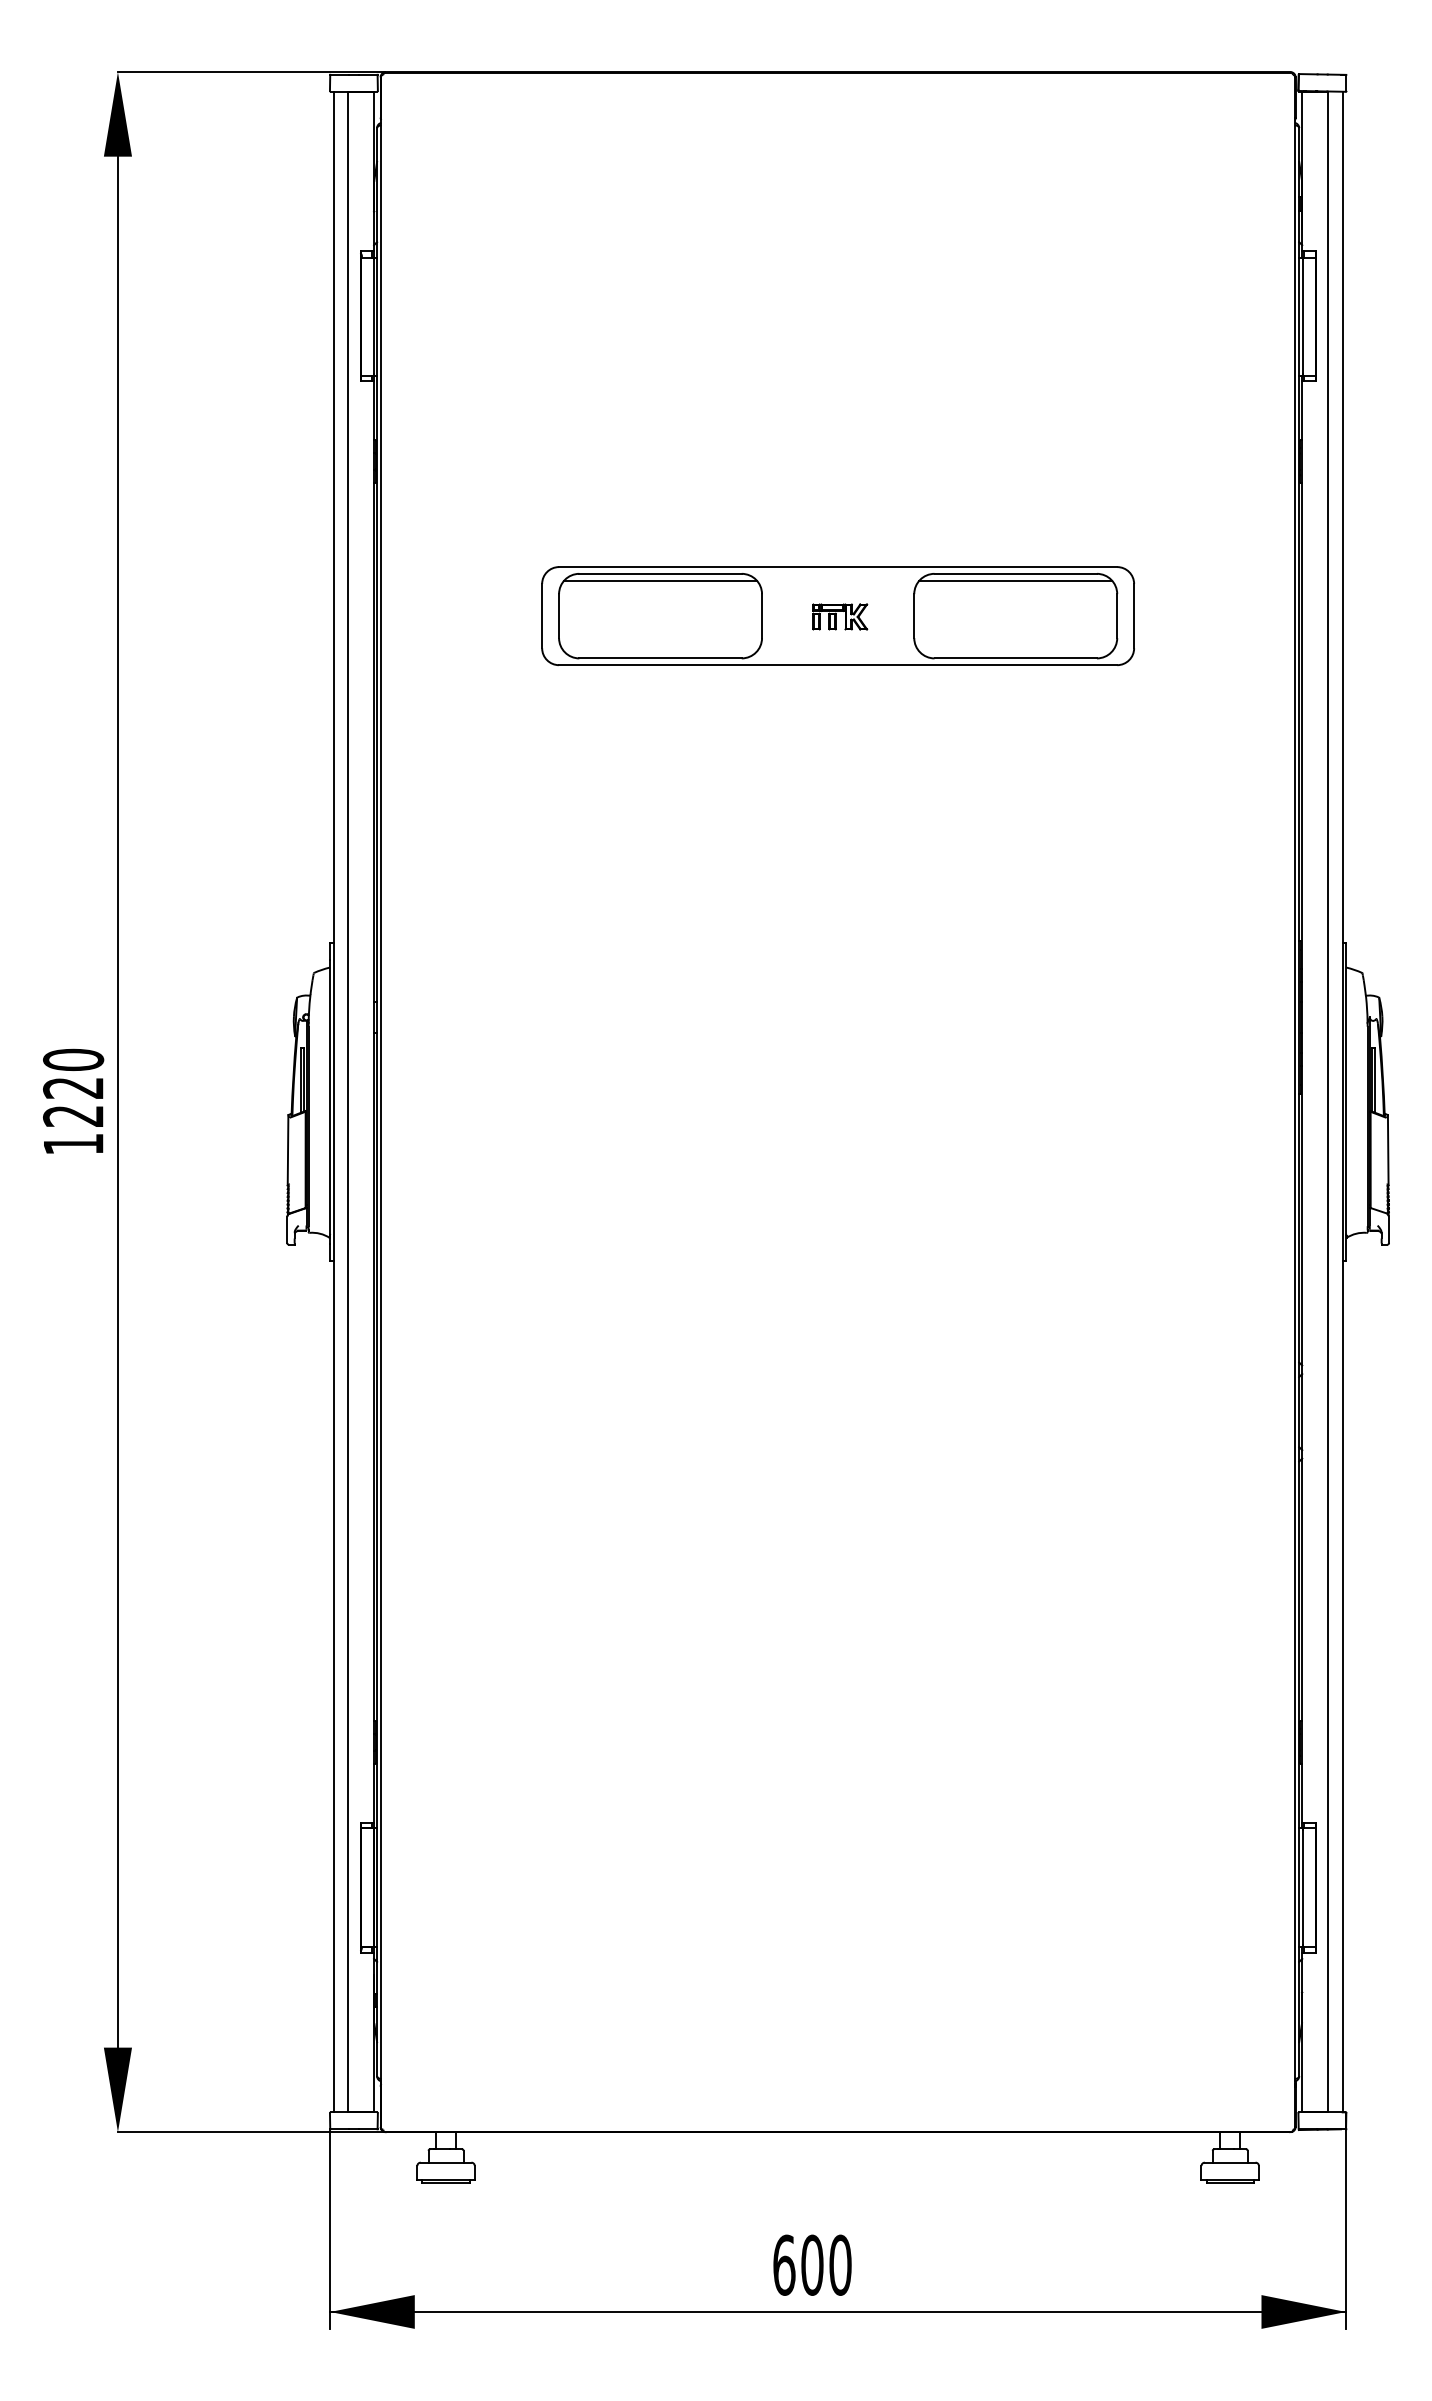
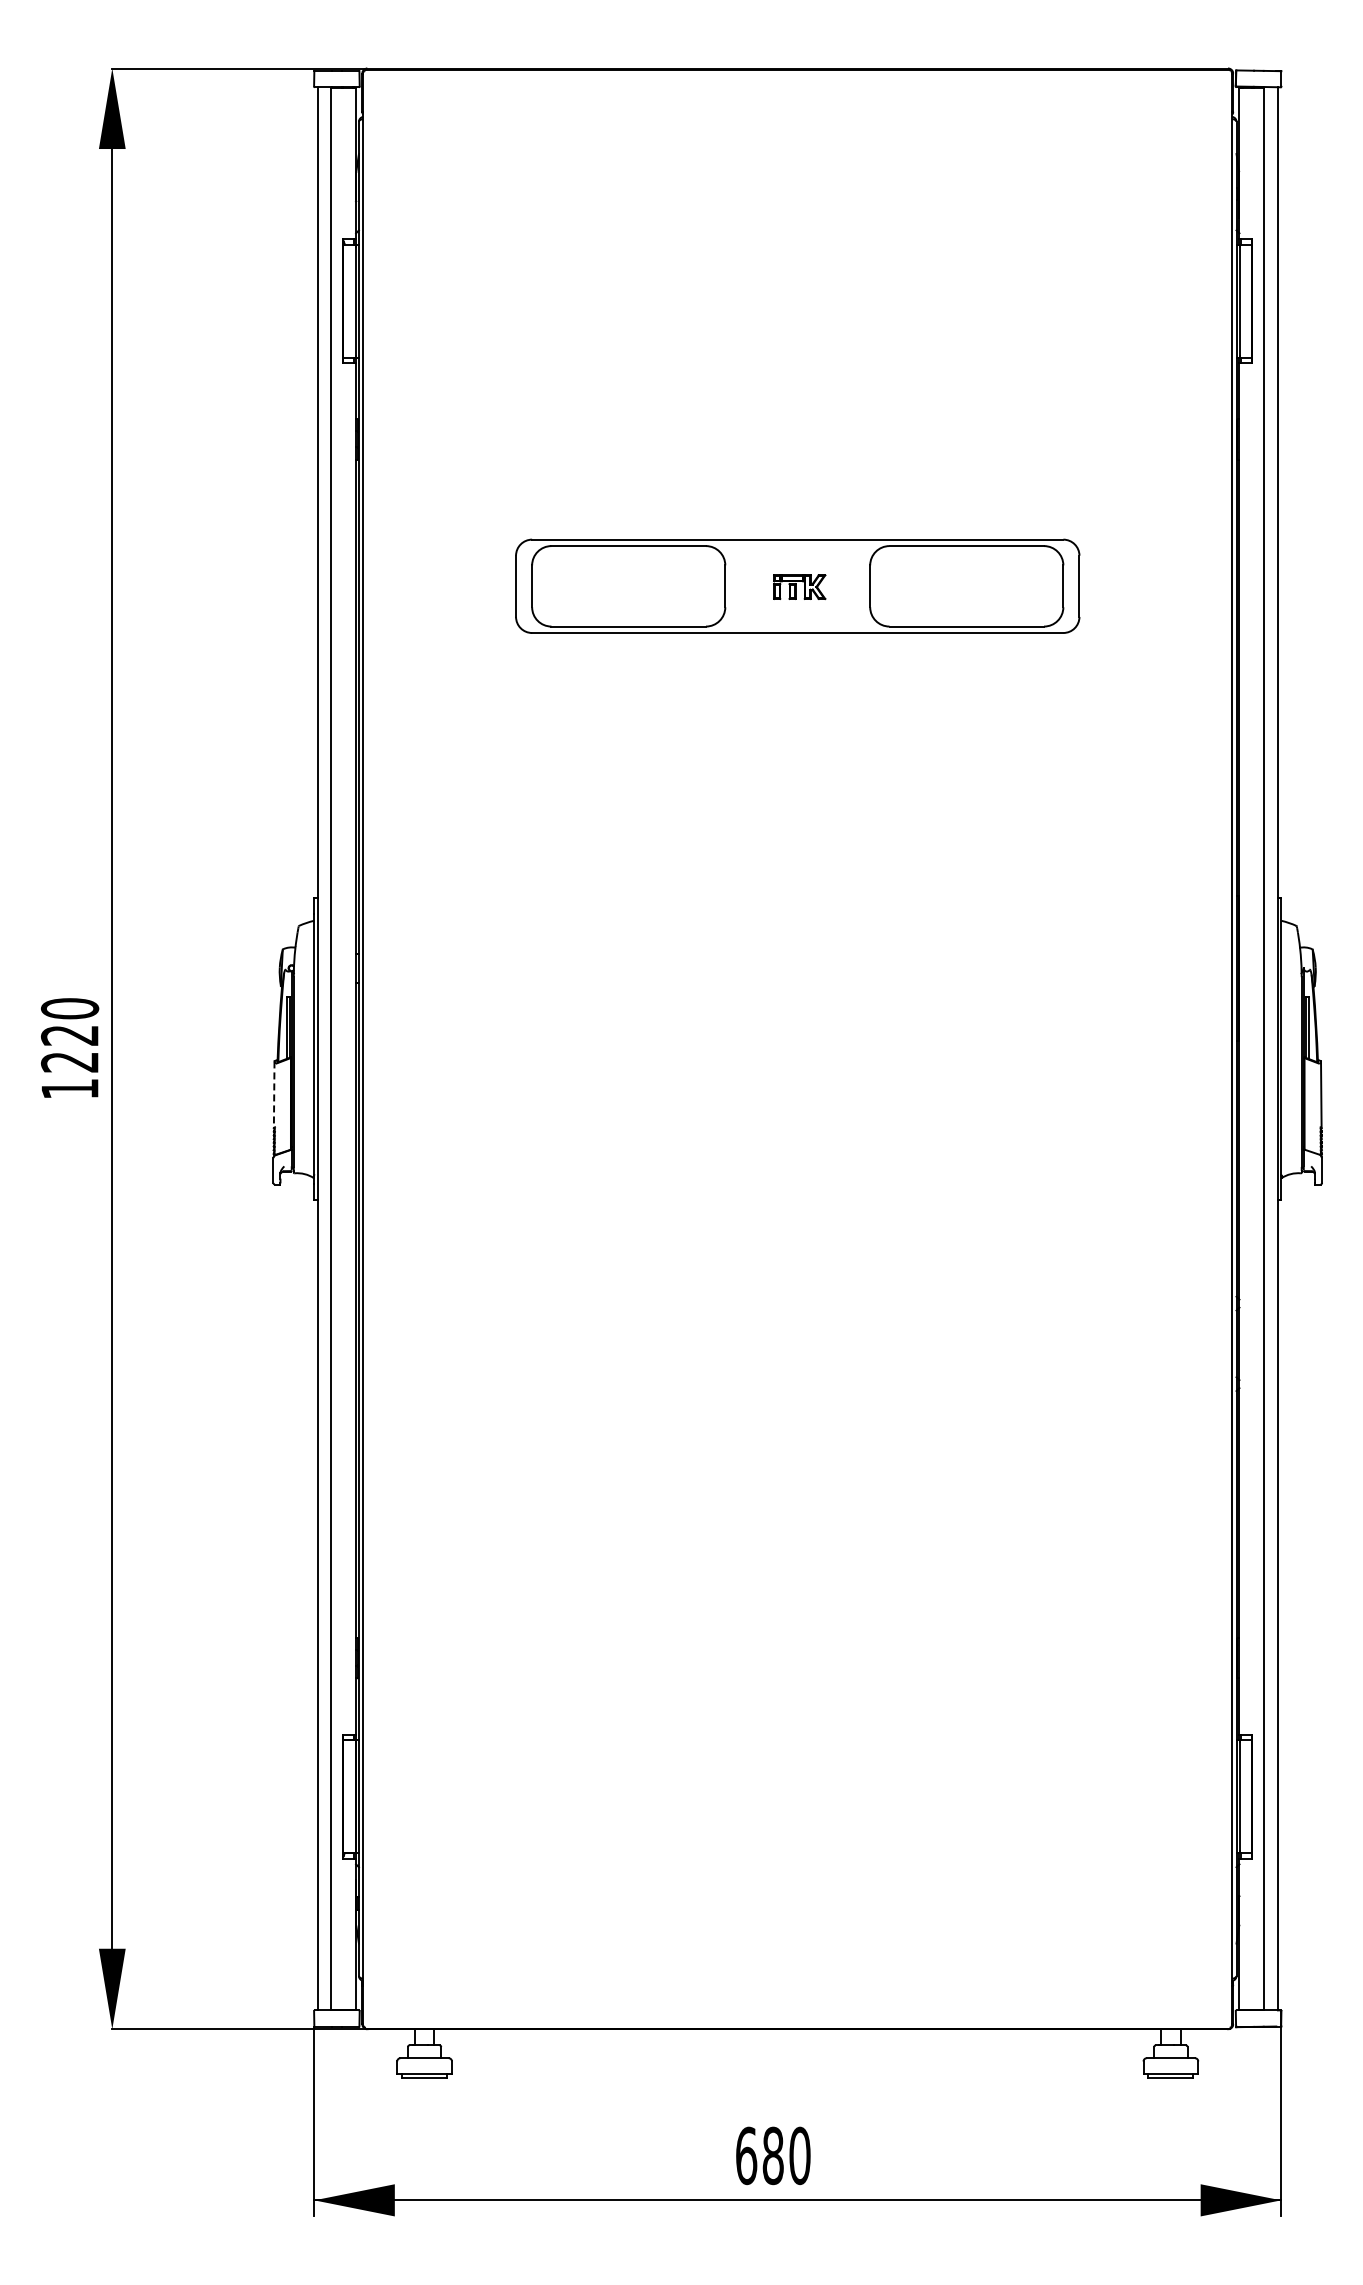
line: (660, 580) -> (628, 552), removed
line: (1015, 580) -> (966, 552), removed
line: (288, 1151) -> (274, 1095), solid -> dashed
text: (811, 2264) -> (772, 2155), 600 -> 680

